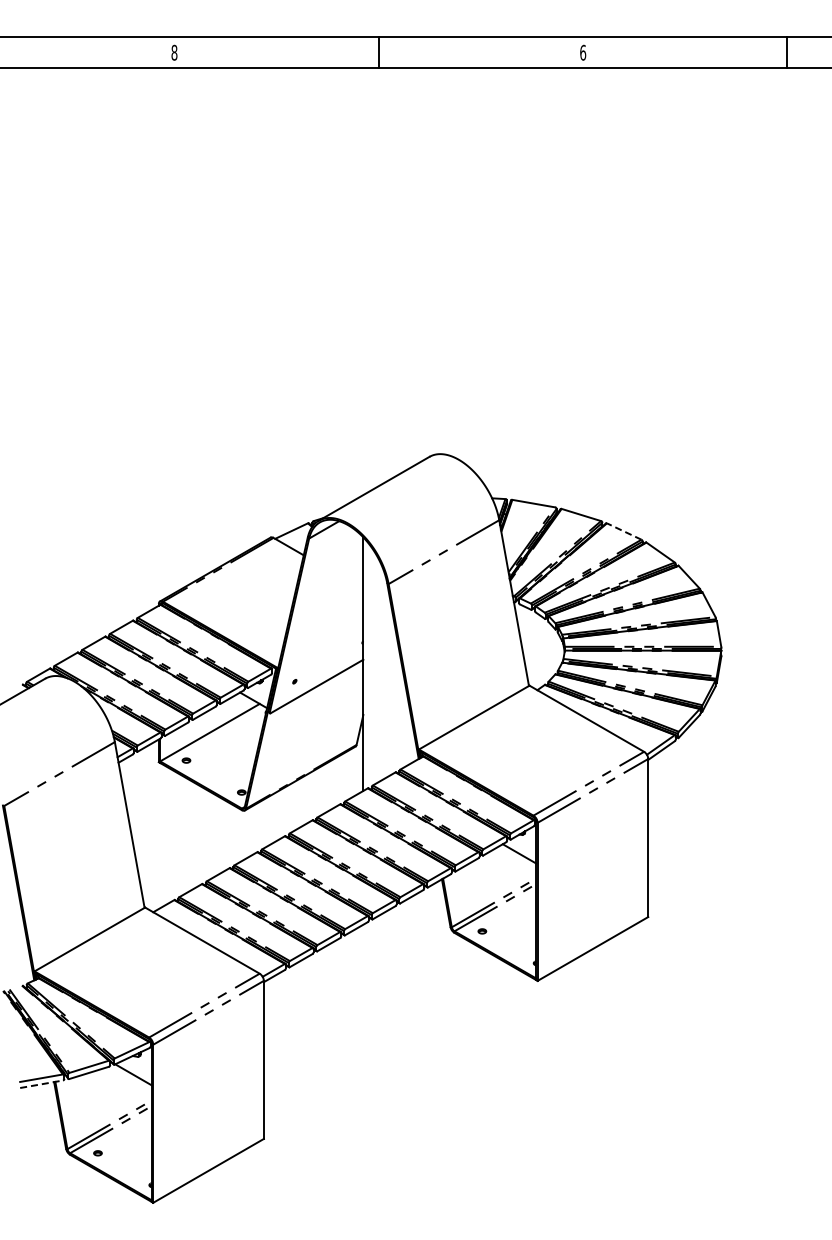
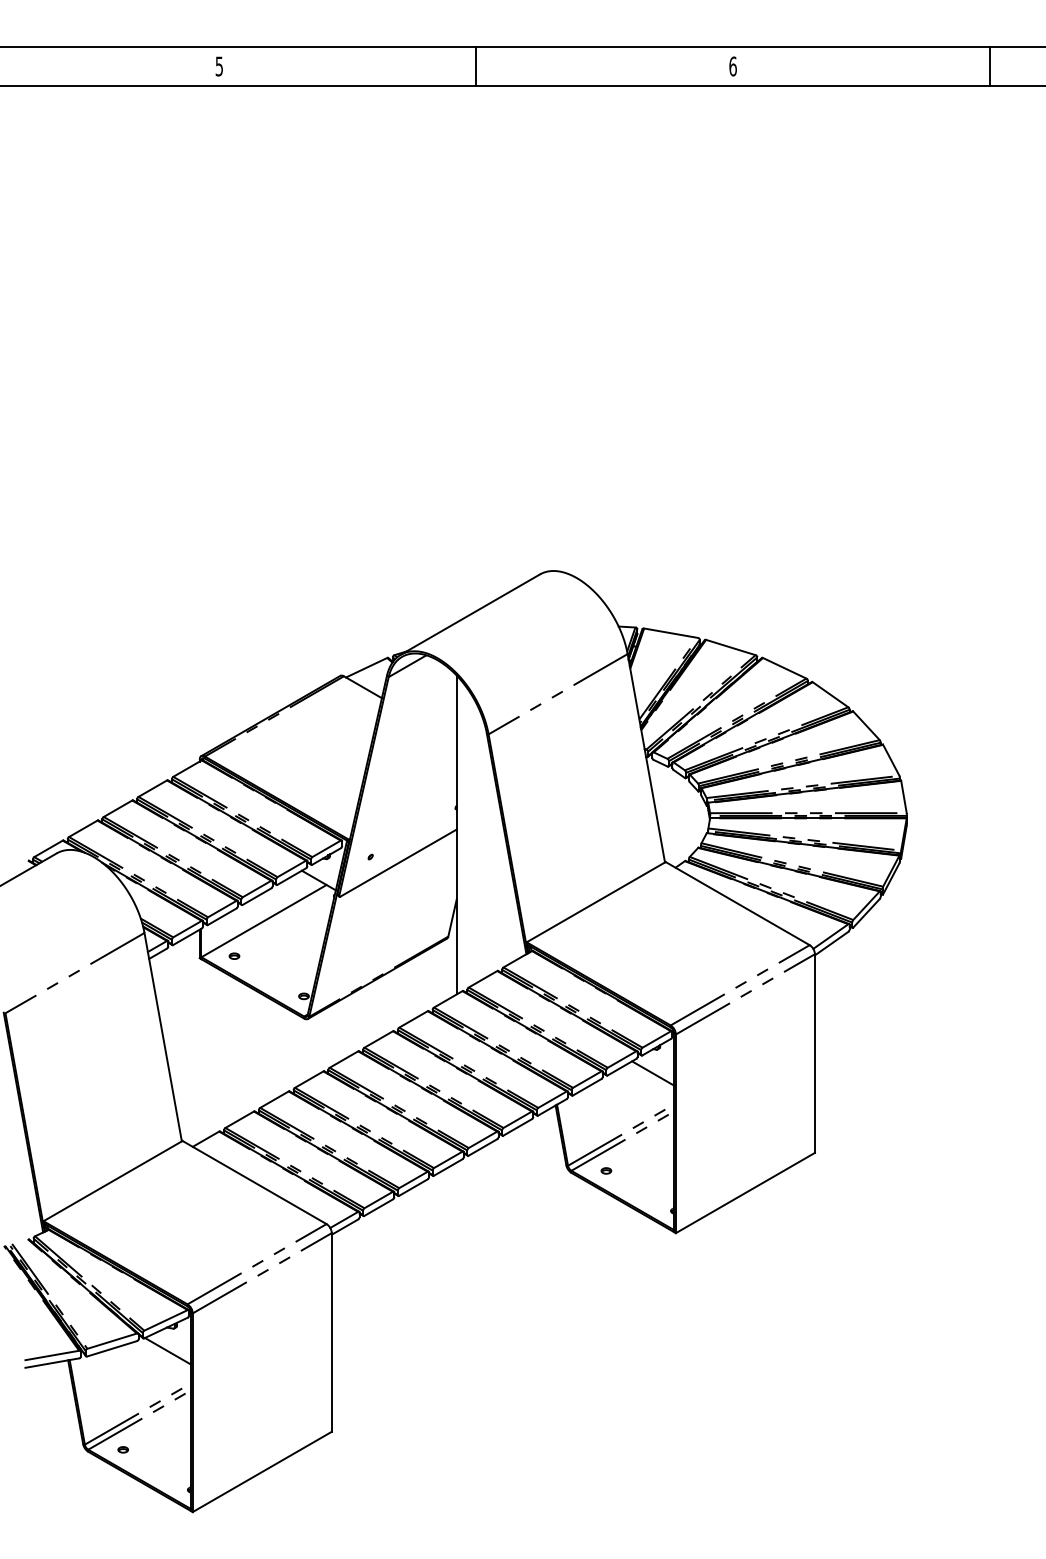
text: (174, 52) -> (219, 66), 8 -> 5
line: (623, 531) -> (783, 668), dashed -> solid
line: (41, 1084) -> (52, 1363), dashed -> solid

